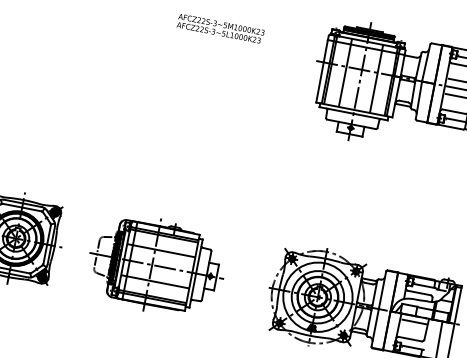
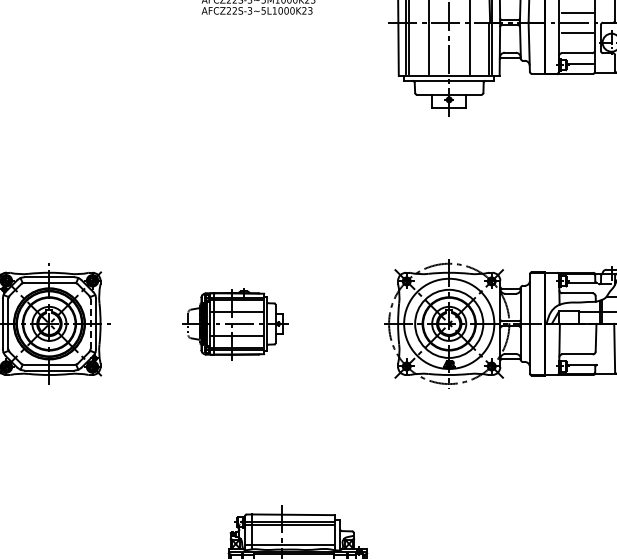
line: (47, 244) -> (90, 323), solid -> dashed
part: (156, 265) -> (235, 323), size x0.6
line: (414, 321) -> (578, 331), removed

